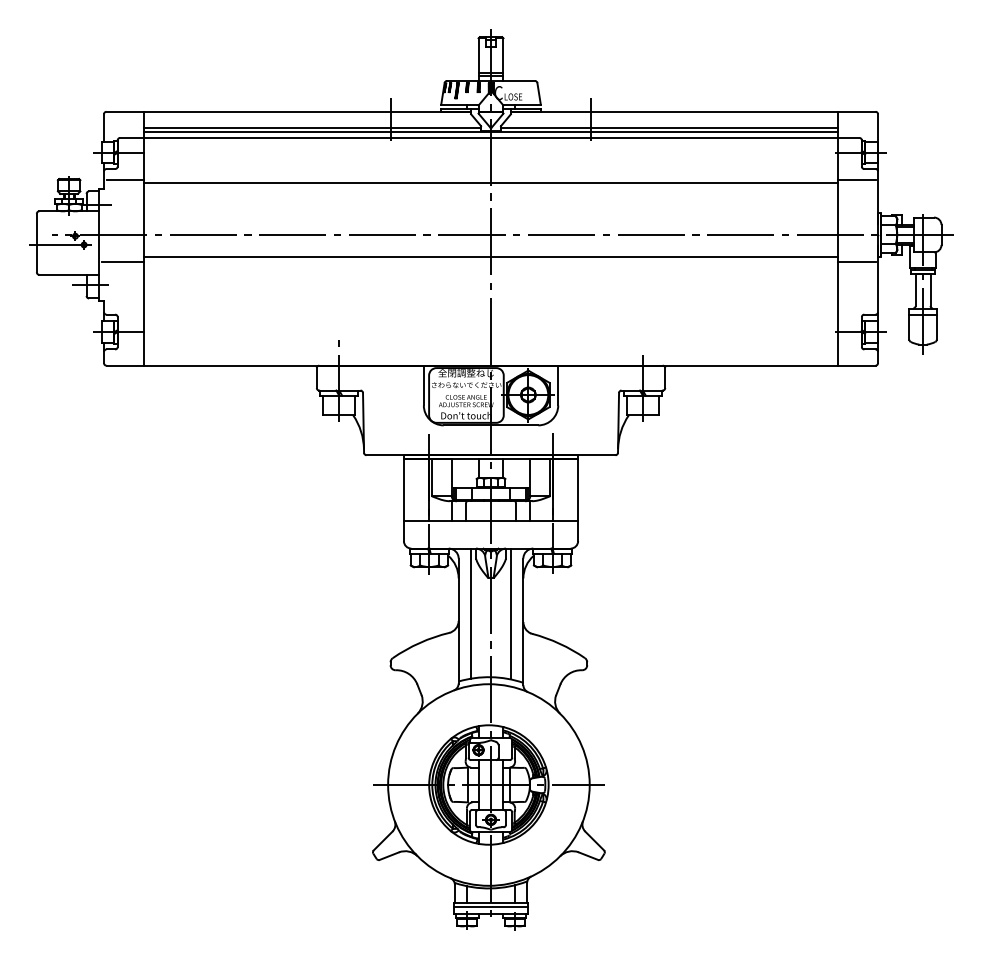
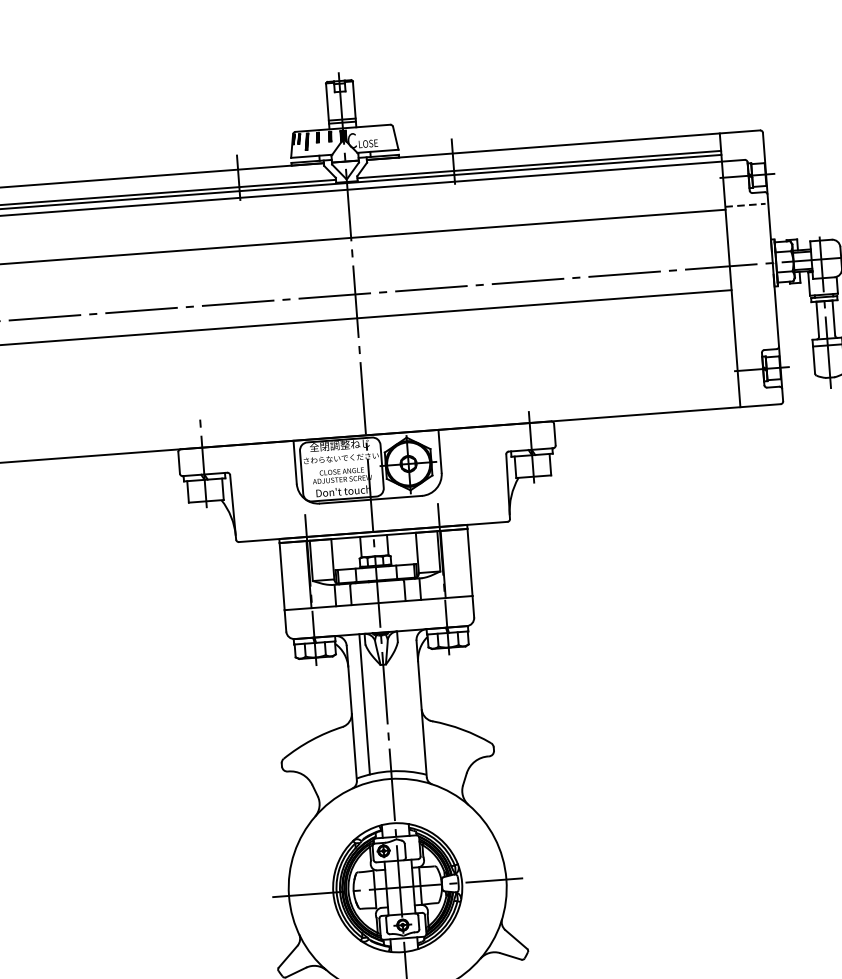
line: (856, 179) -> (745, 204), solid -> dashed
line: (856, 262) -> (751, 294), removed
line: (510, 613) -> (407, 701), removed

